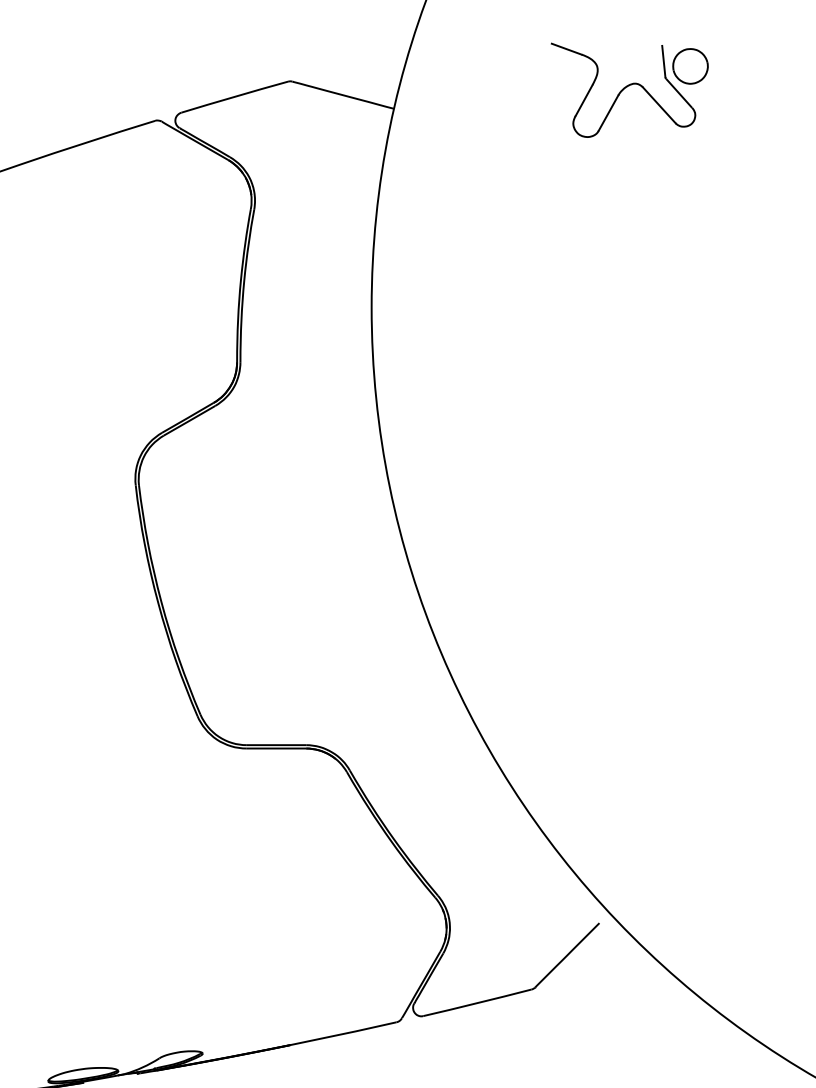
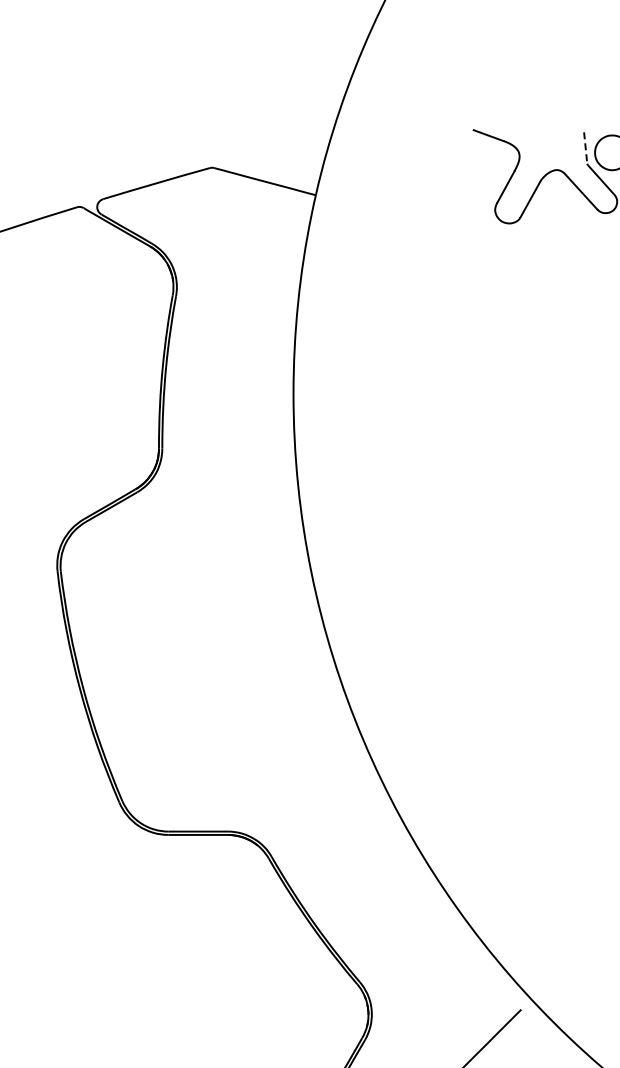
line: (663, 61) -> (585, 147), solid -> dashed

